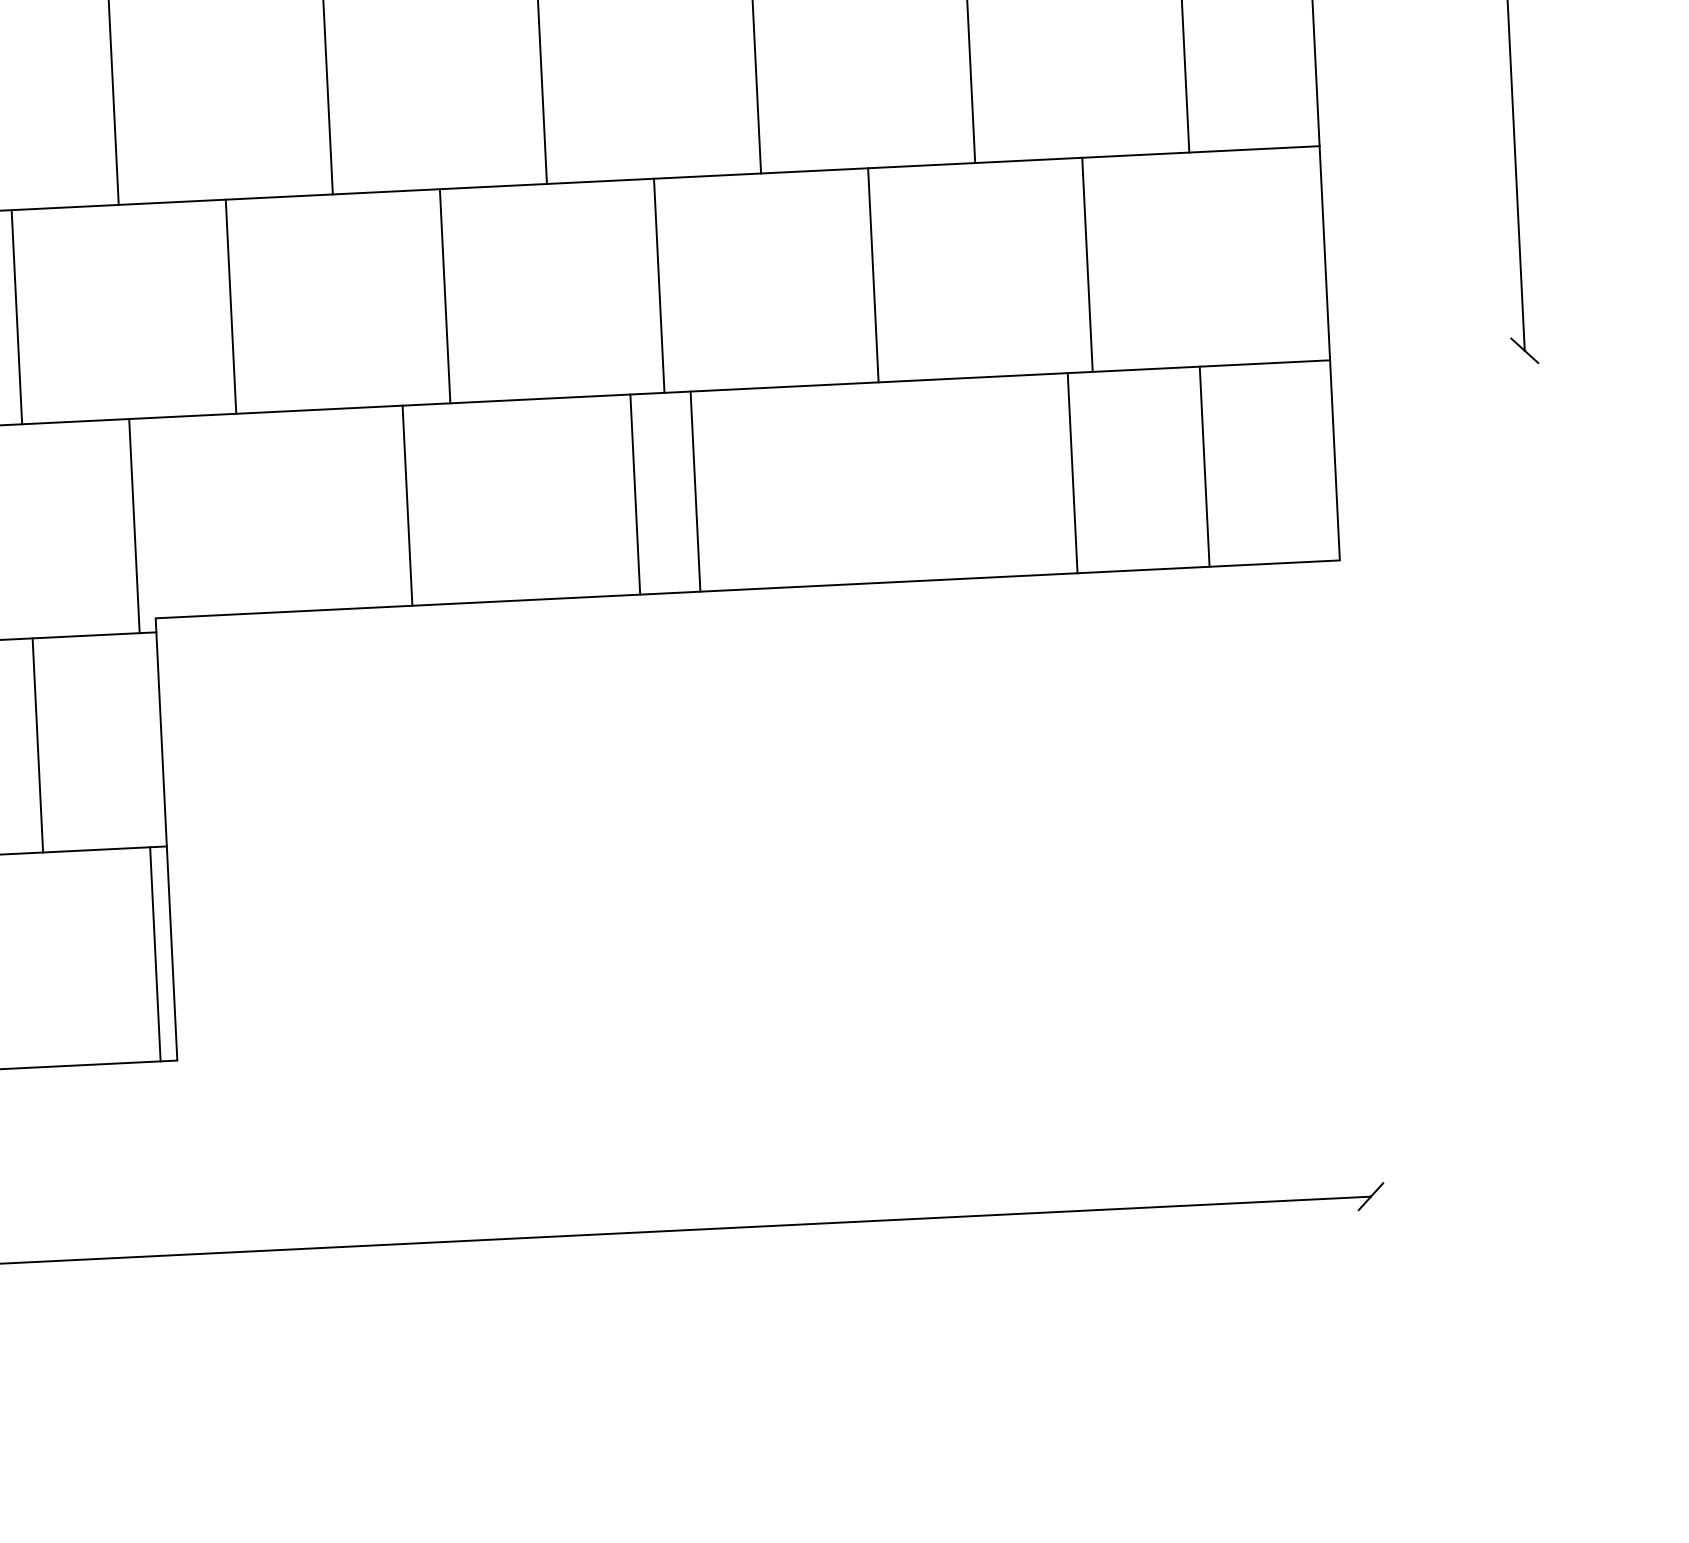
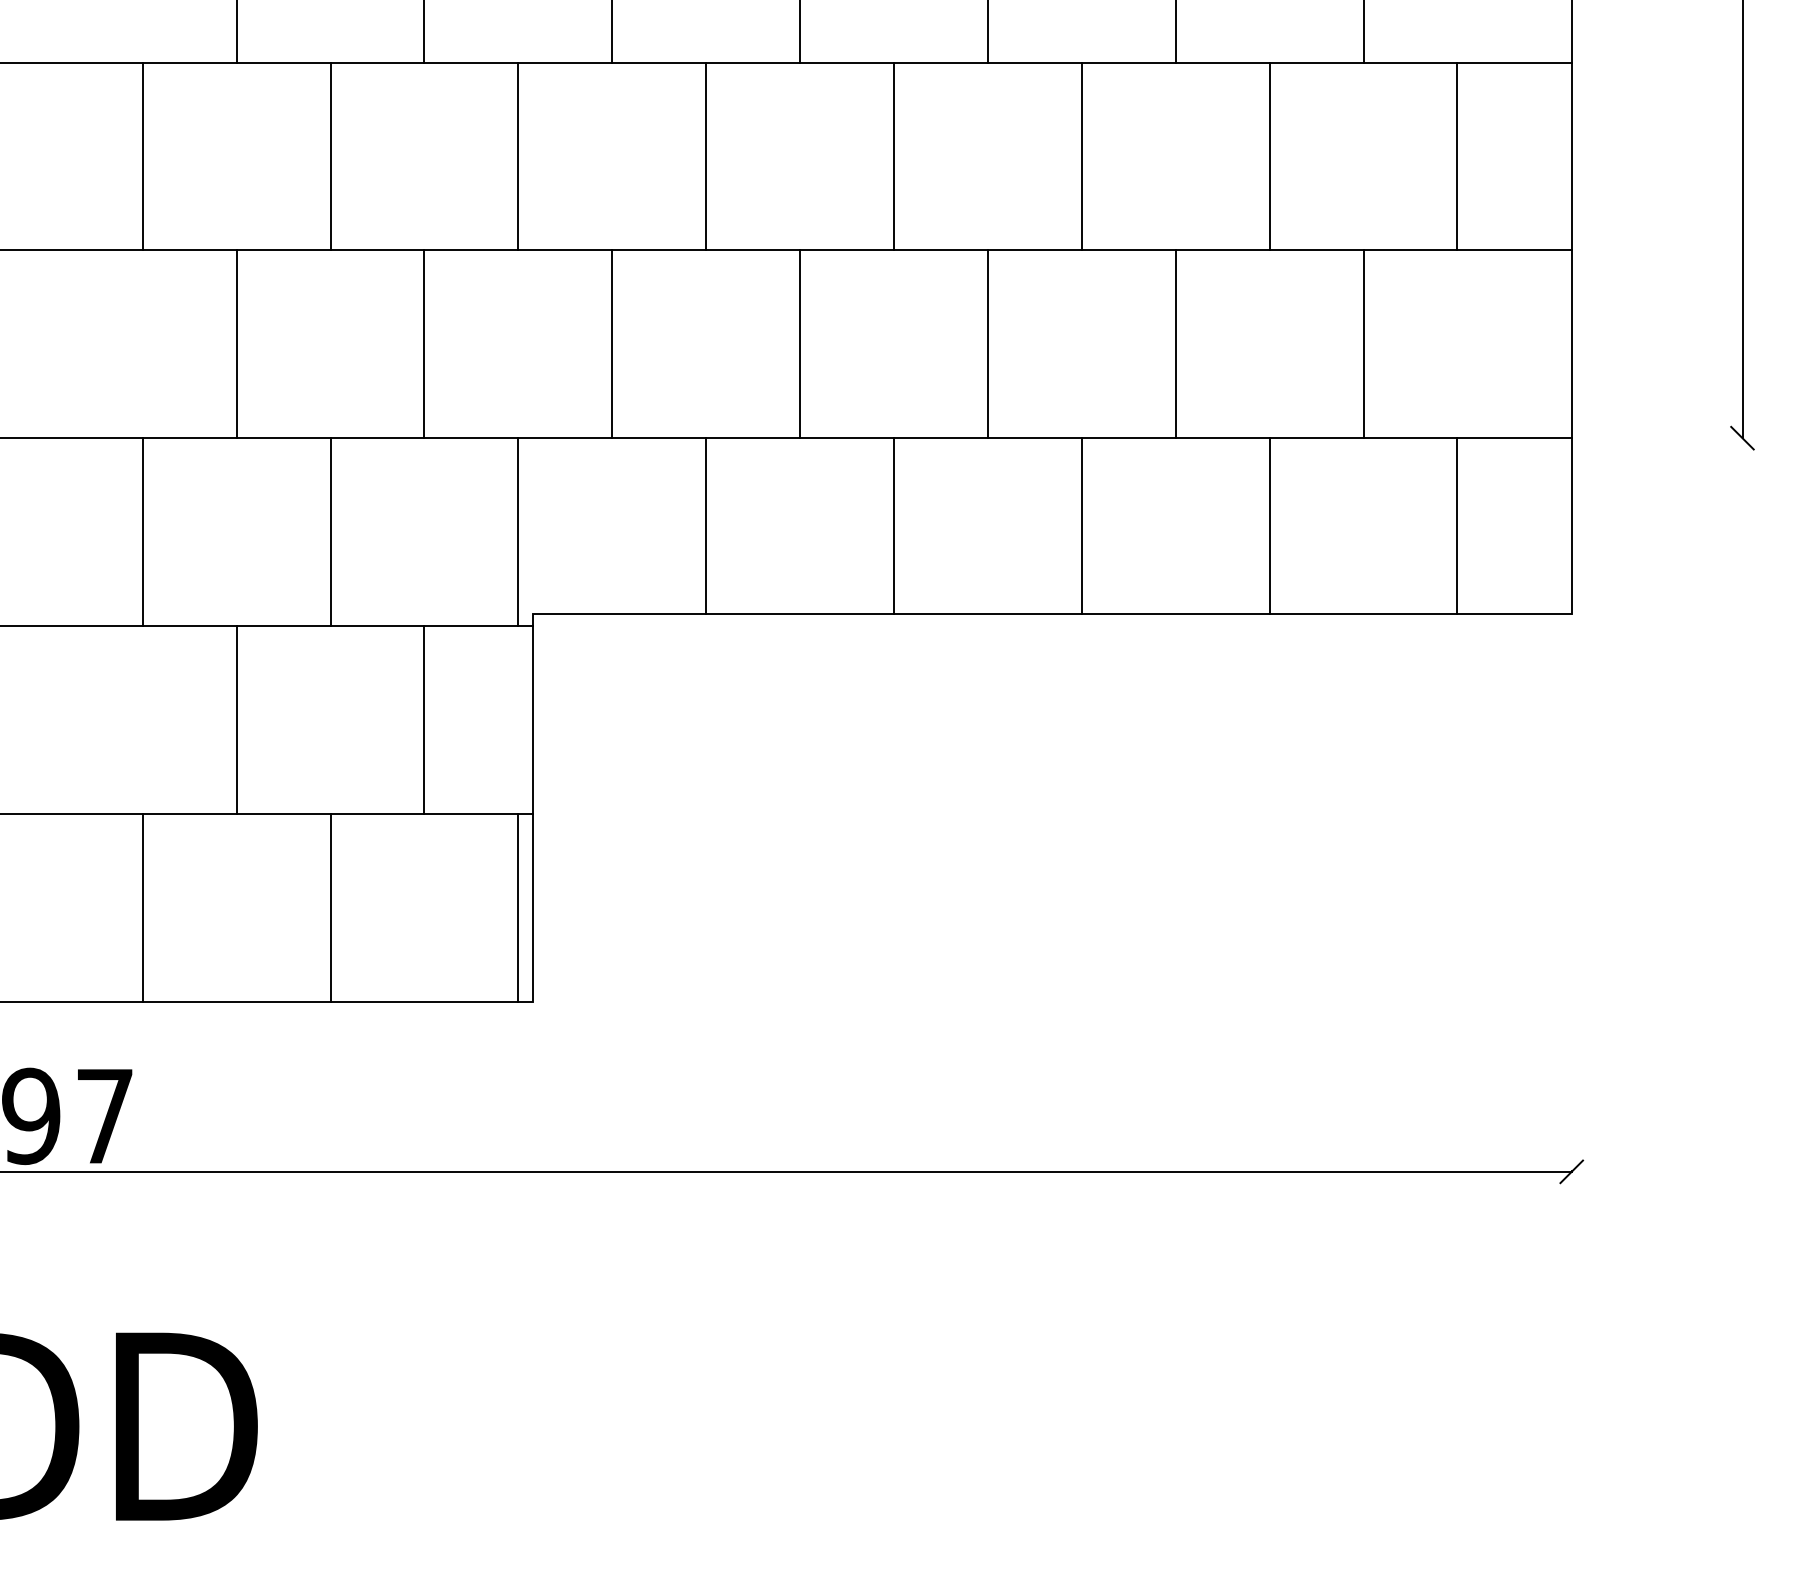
line: (1072, 472) -> (1269, 525), moved
line: (695, 491) -> (1081, 525), moved
line: (634, 494) -> (893, 525), moved
line: (407, 505) -> (706, 525), moved

